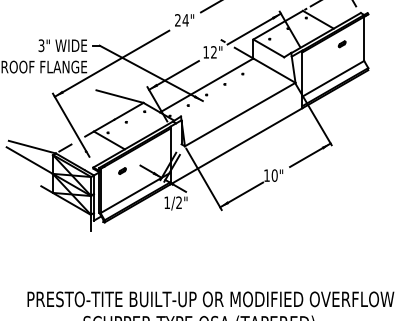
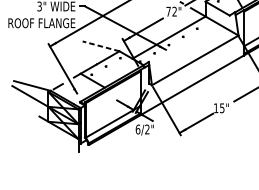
text: (205, 52) -> (168, 11), 12" -> 72"
line: (119, 96) -> (100, 46), solid -> dashed
part: (122, 170) -> (103, 104), removed
text: (274, 175) -> (222, 108), 10" -> 15"
text: (167, 202) -> (138, 129), 1/2" -> 6/2"

